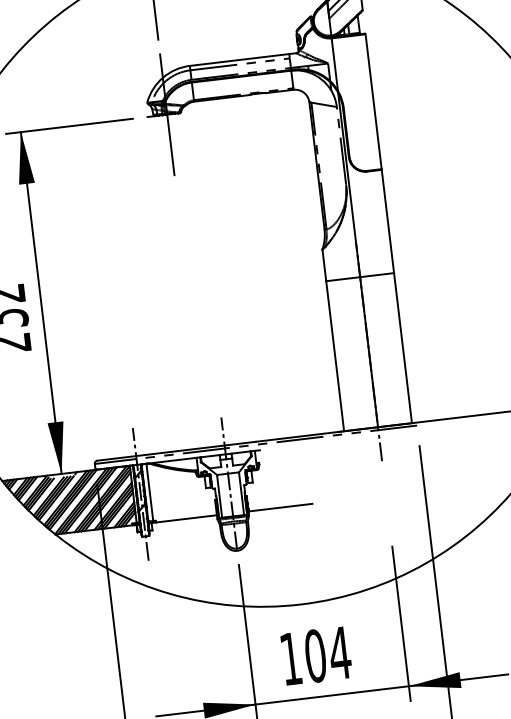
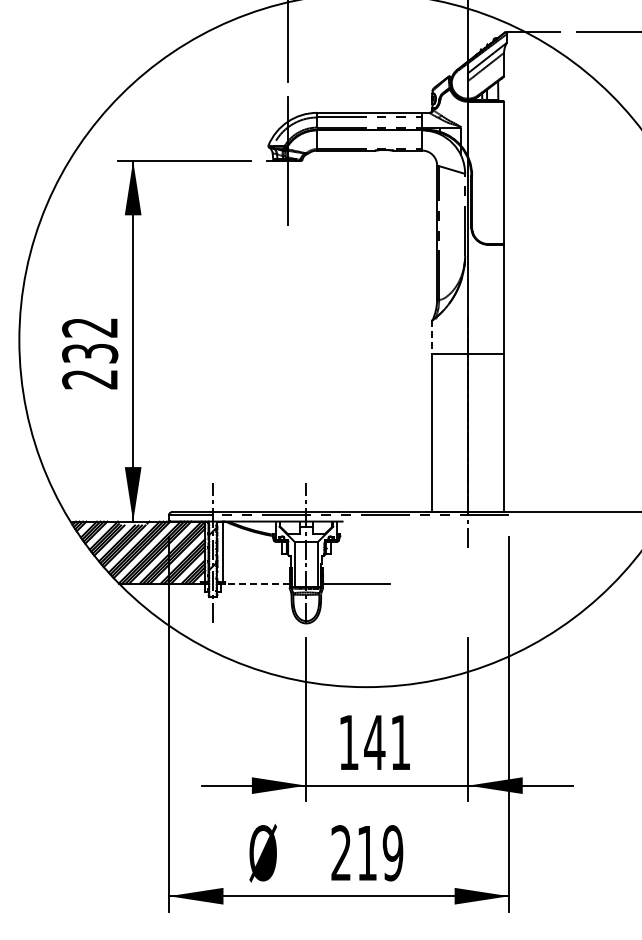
line: (324, 265) -> (432, 337), solid -> dashed
line: (185, 518) -> (256, 583), solid -> dashed
text: (327, 654) -> (387, 742), 104 -> 141

